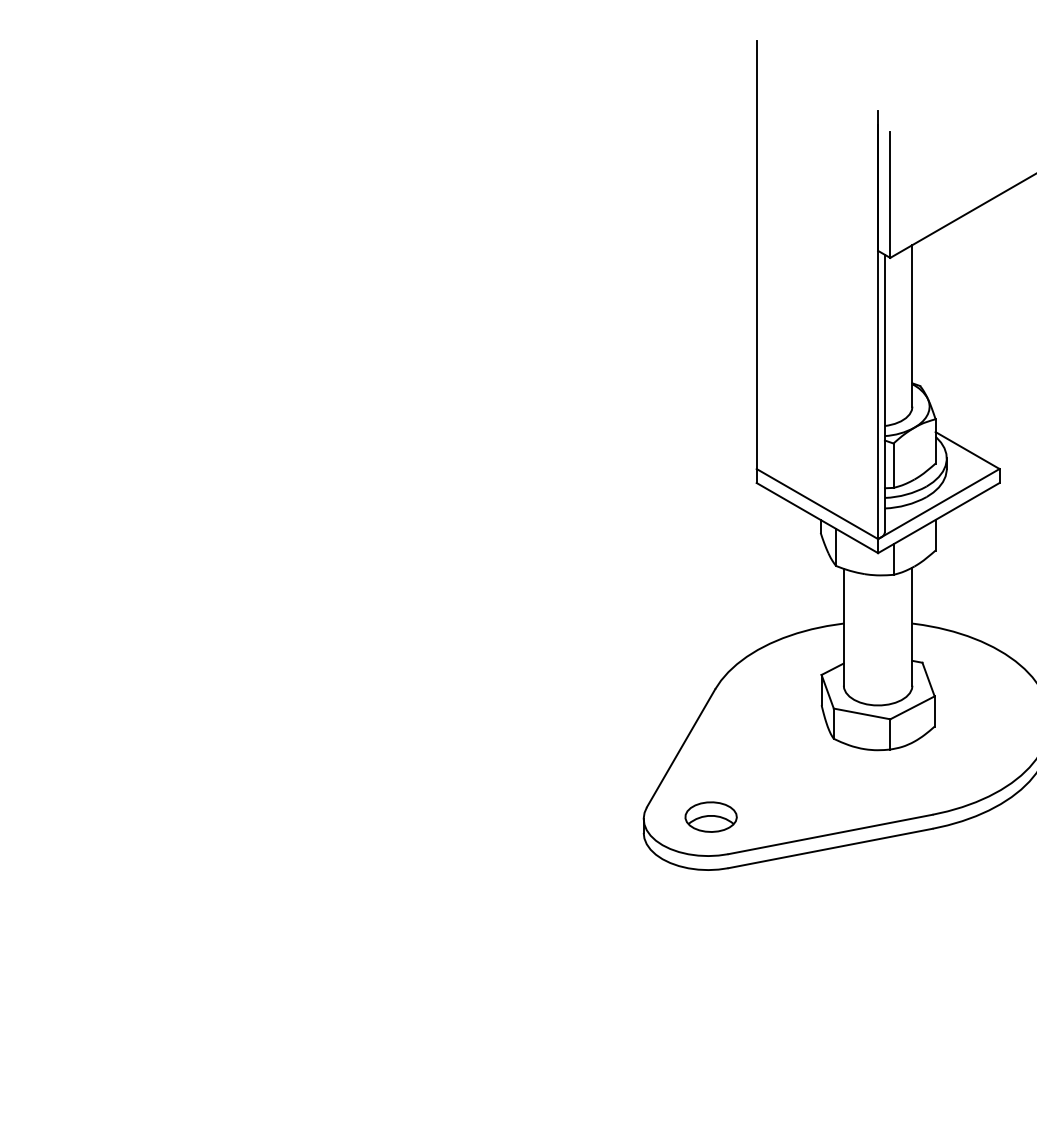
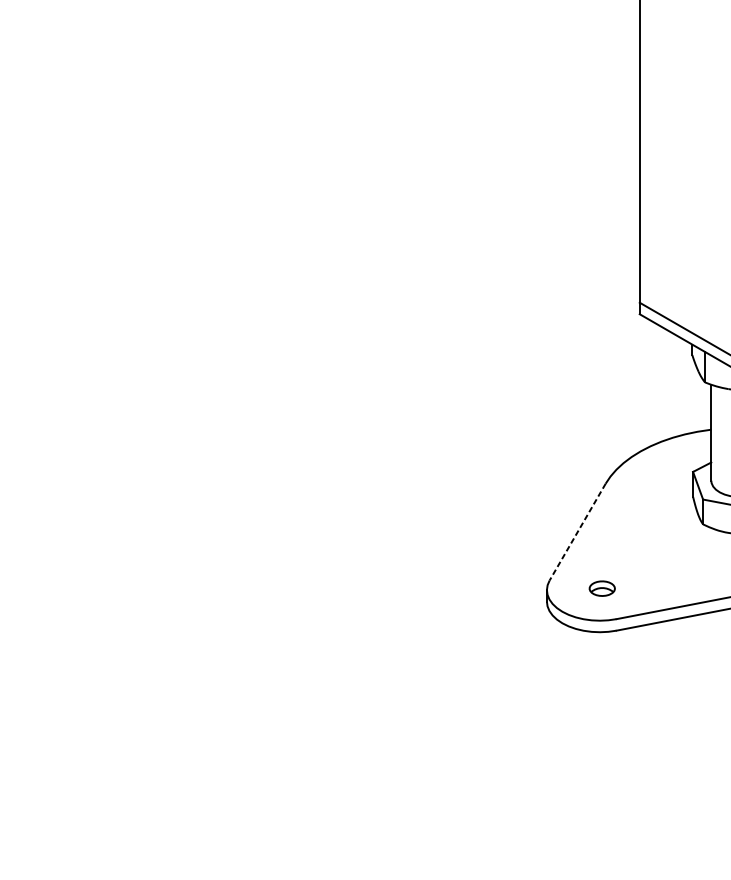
line: (680, 748) -> (577, 532), solid -> dashed
part: (710, 816) -> (601, 588), size x0.6

